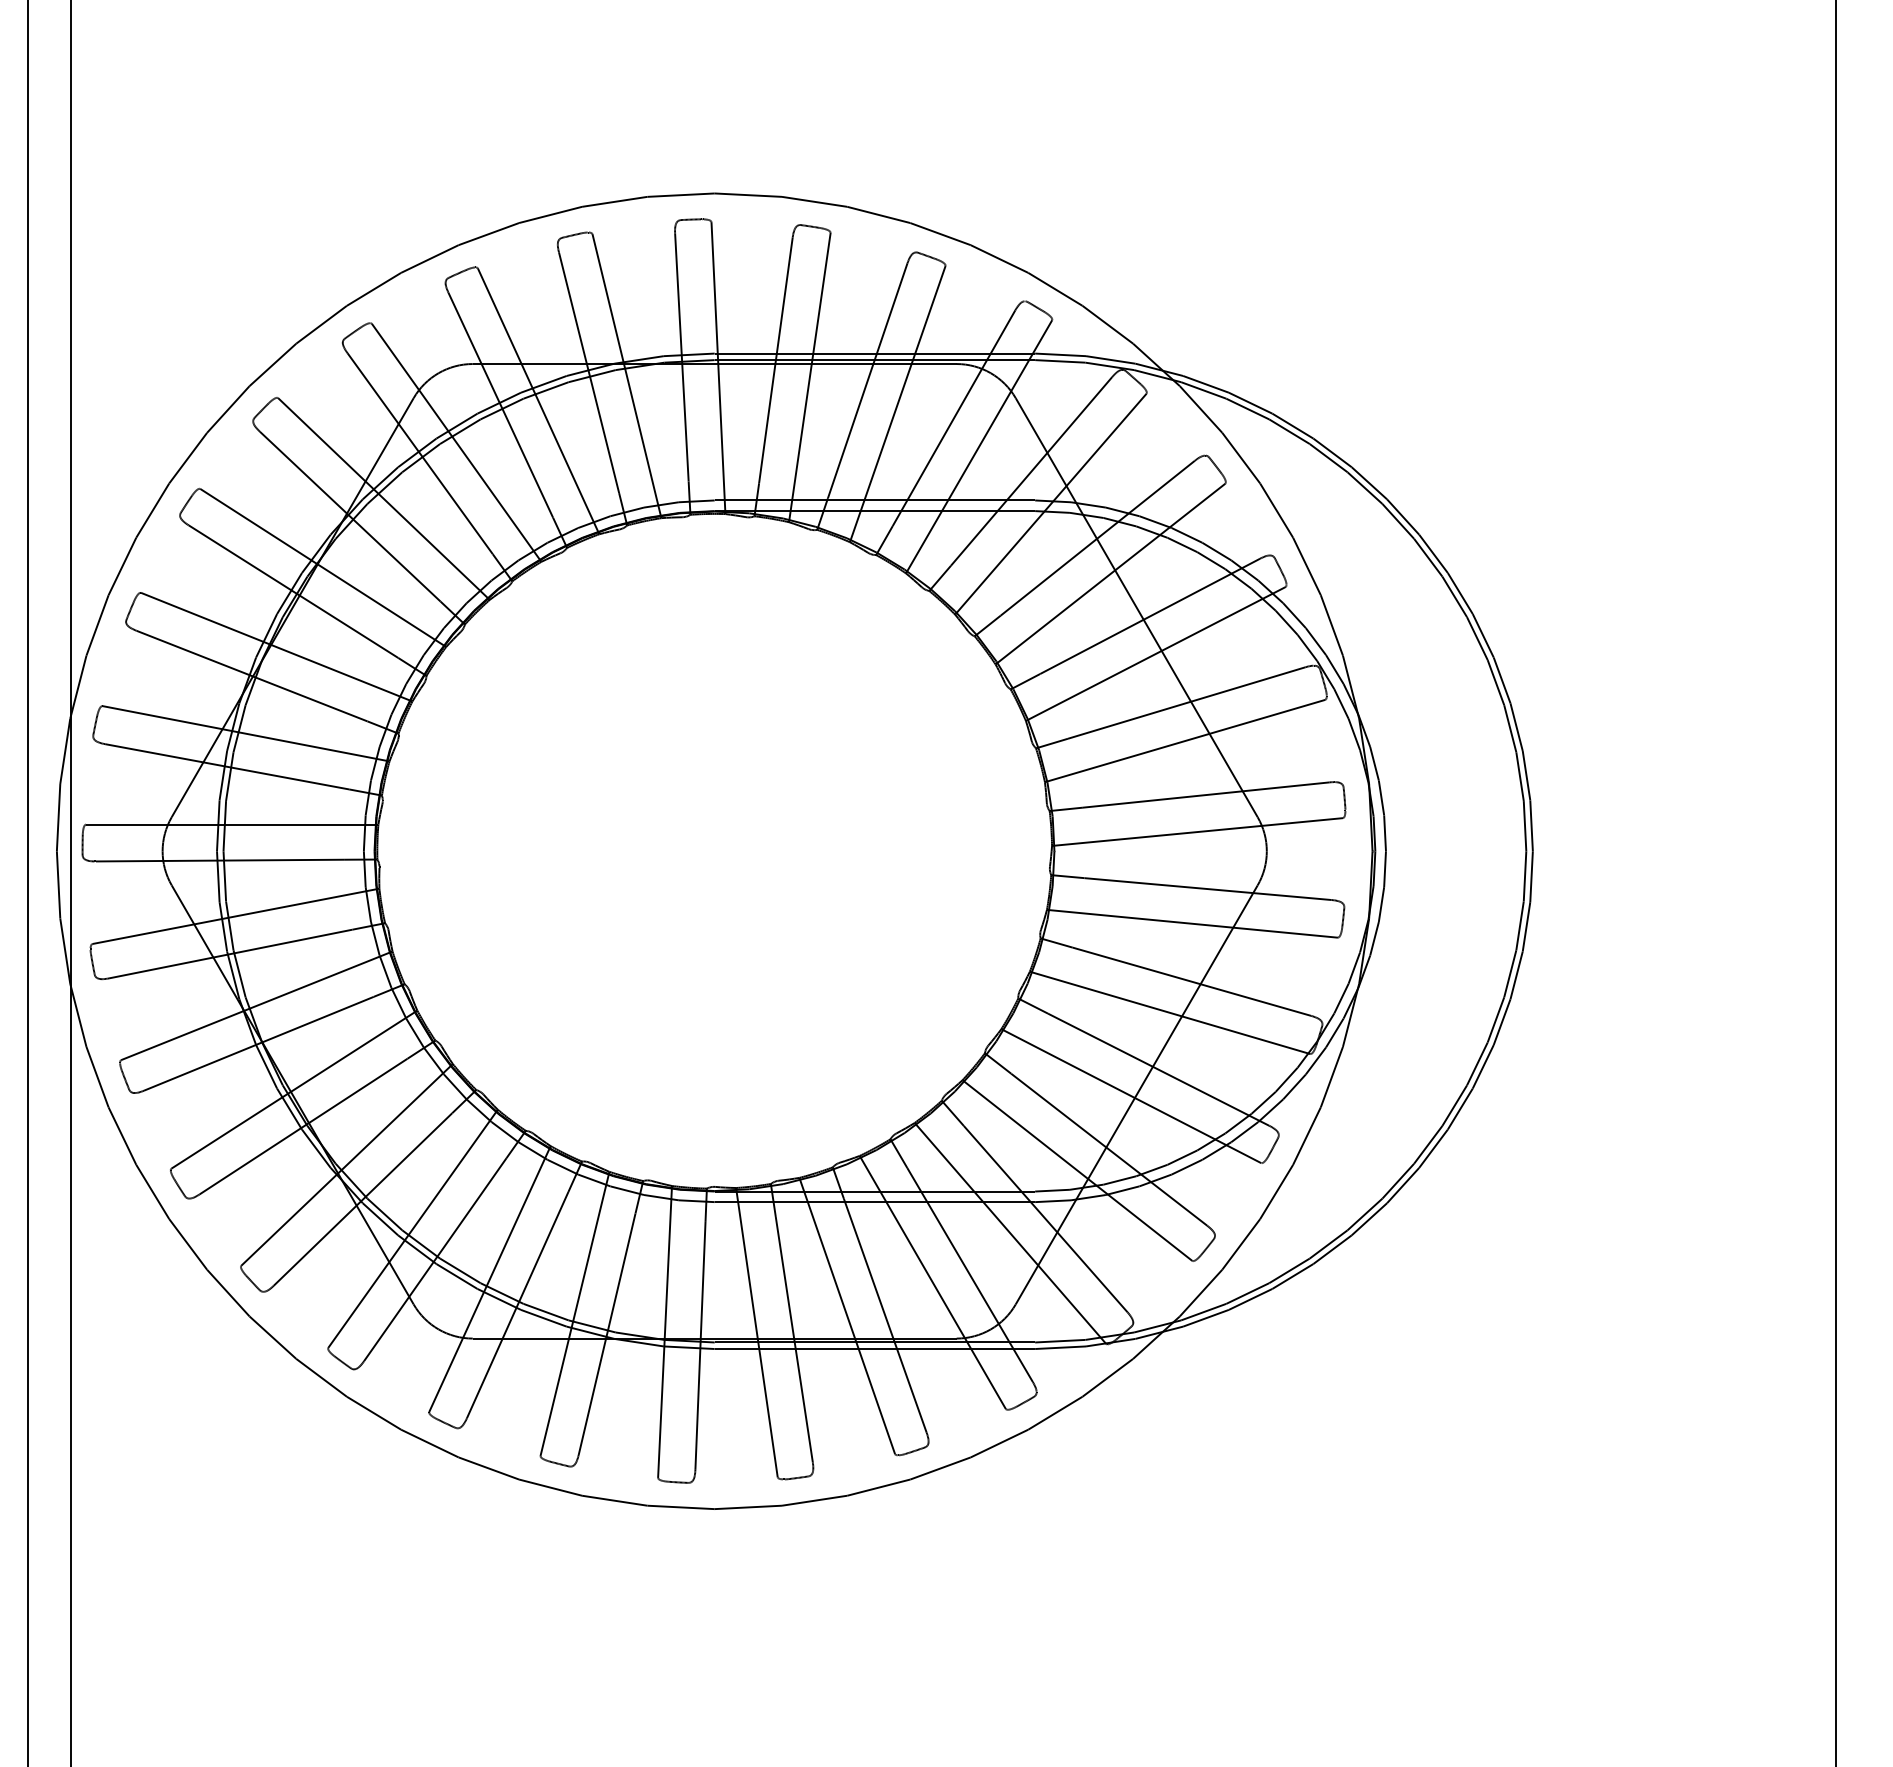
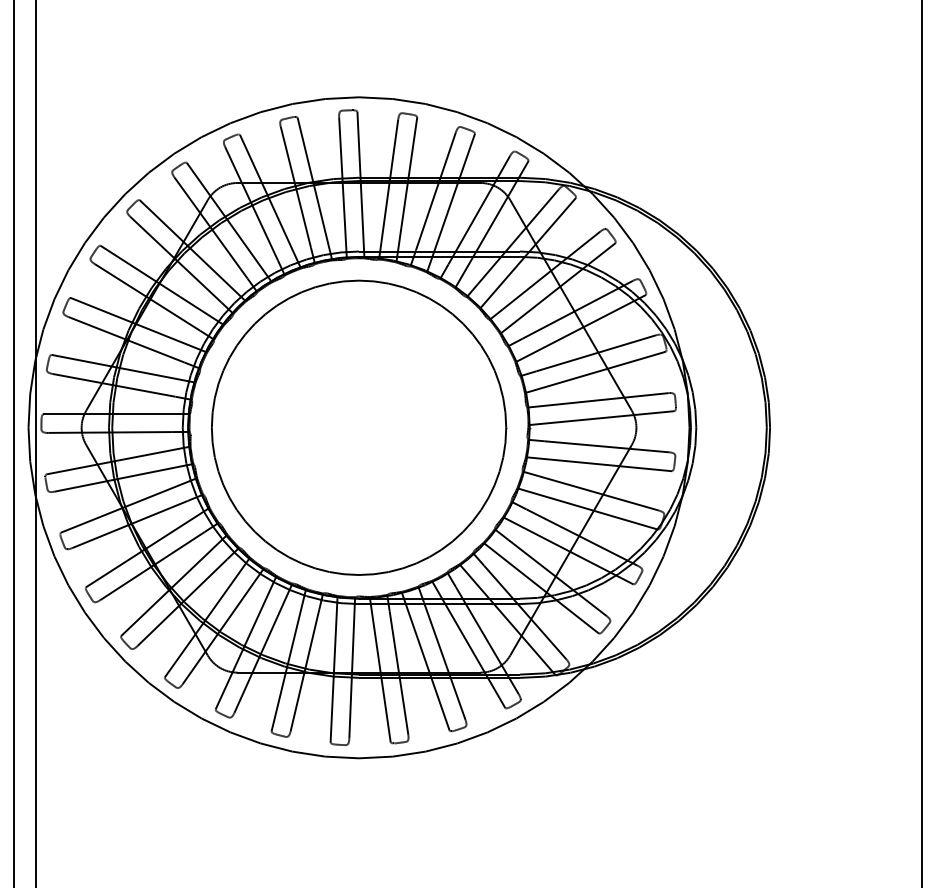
part: (715, 850) -> (359, 427), added

